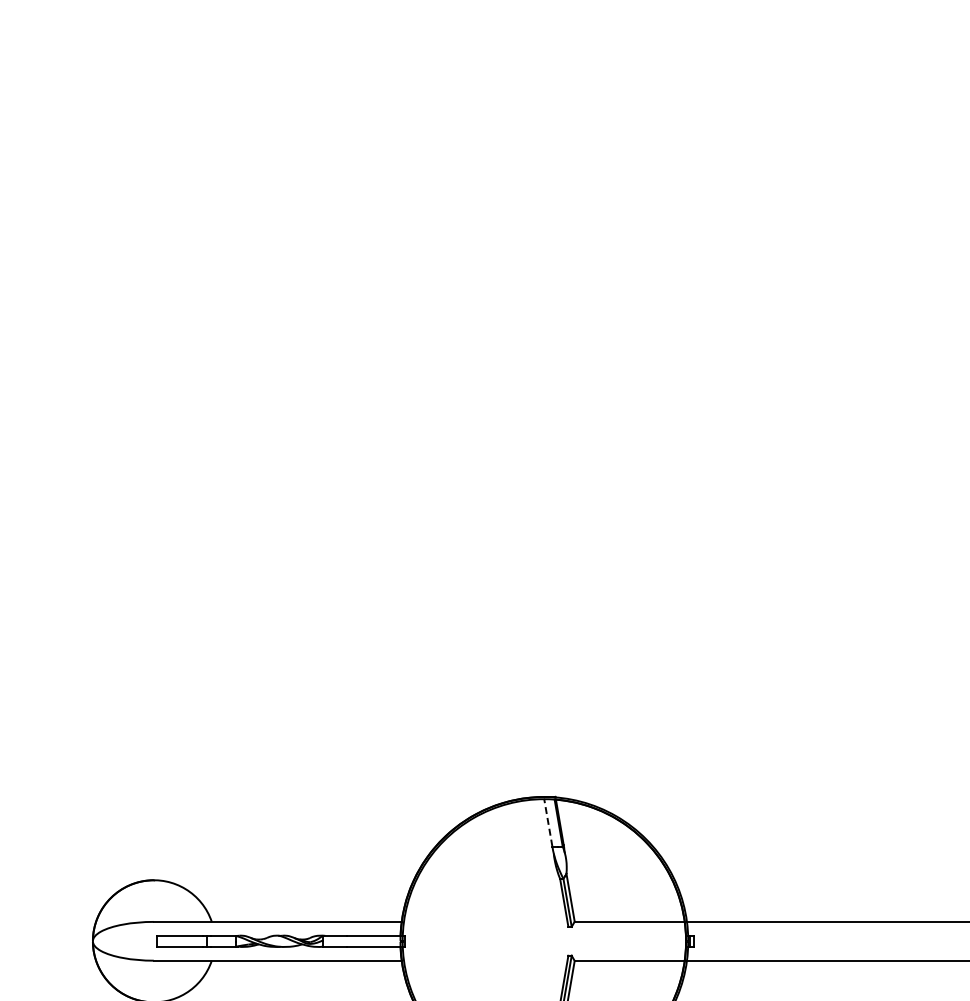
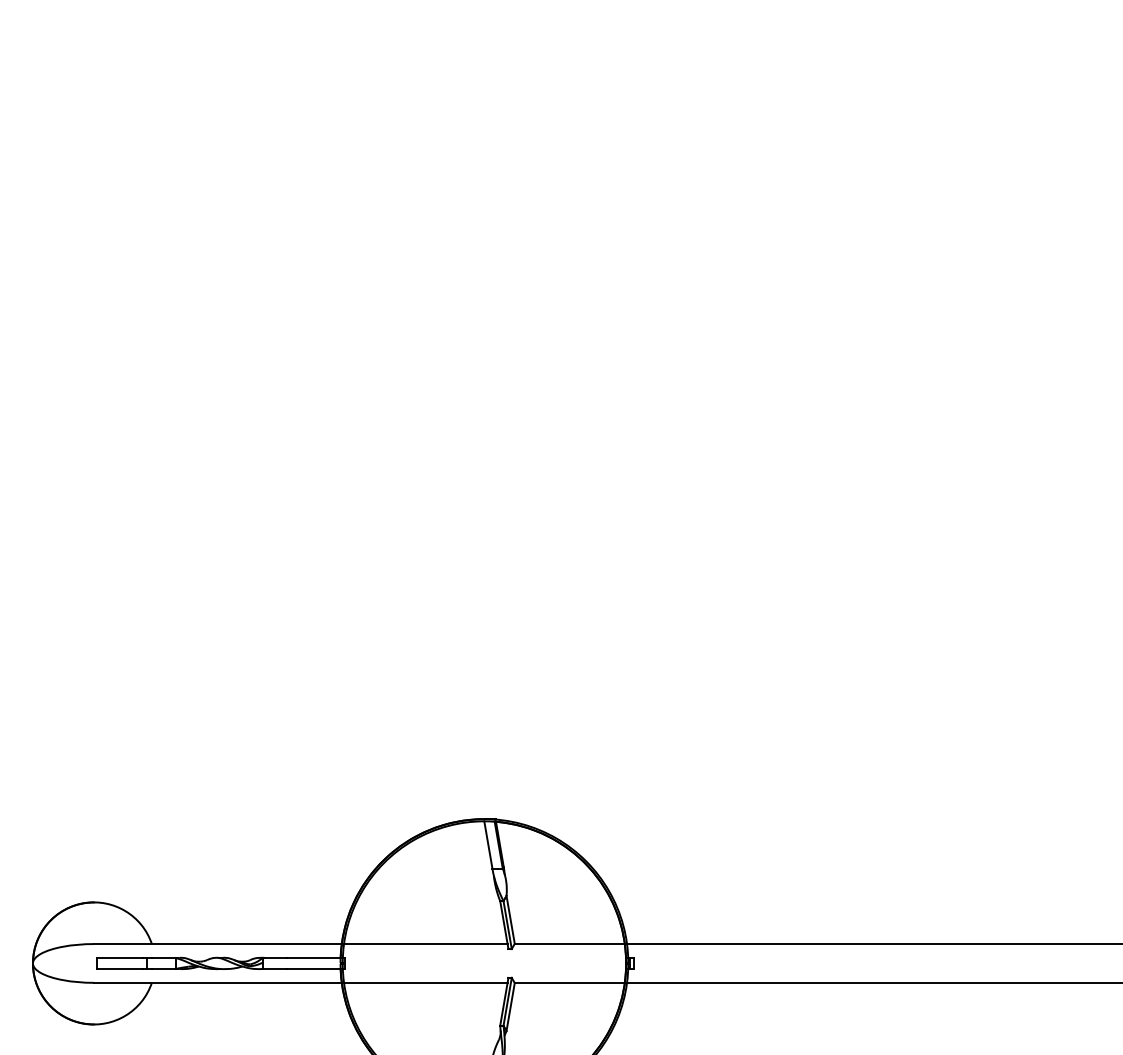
line: (548, 822) -> (488, 844), dashed -> solid
line: (485, 922) -> (425, 944), added
line: (485, 960) -> (425, 982), added

